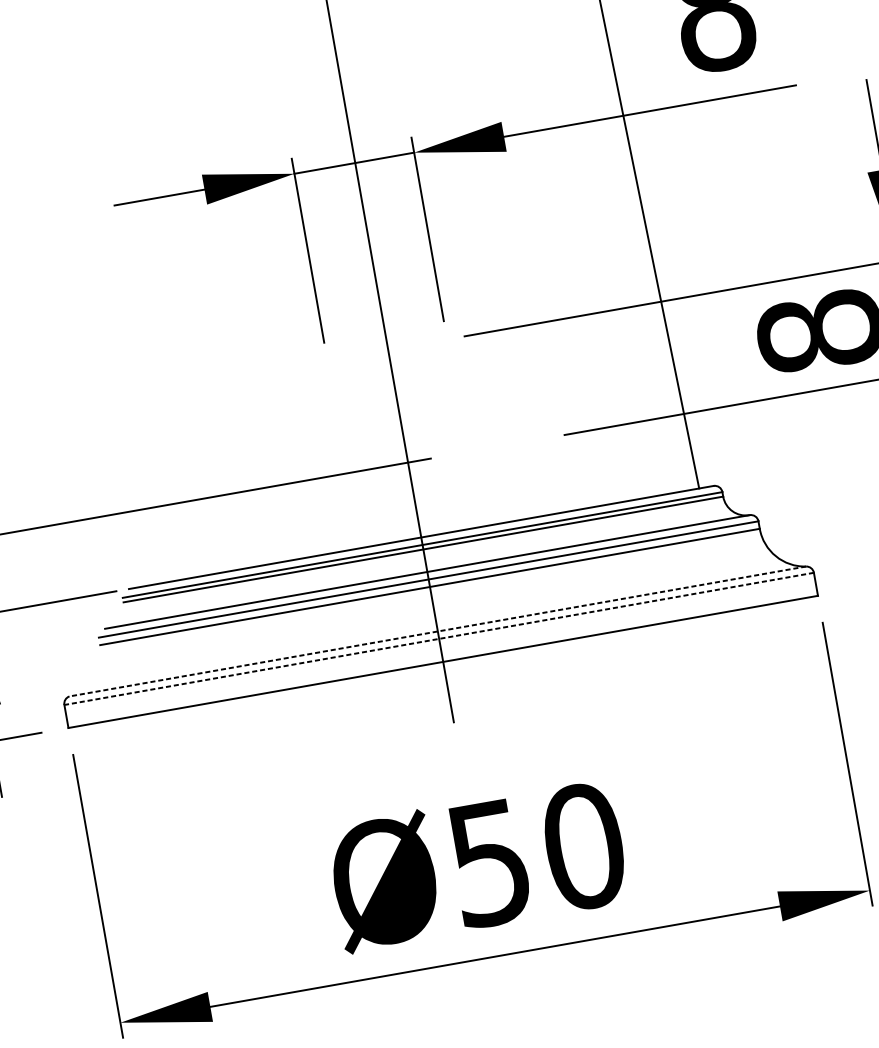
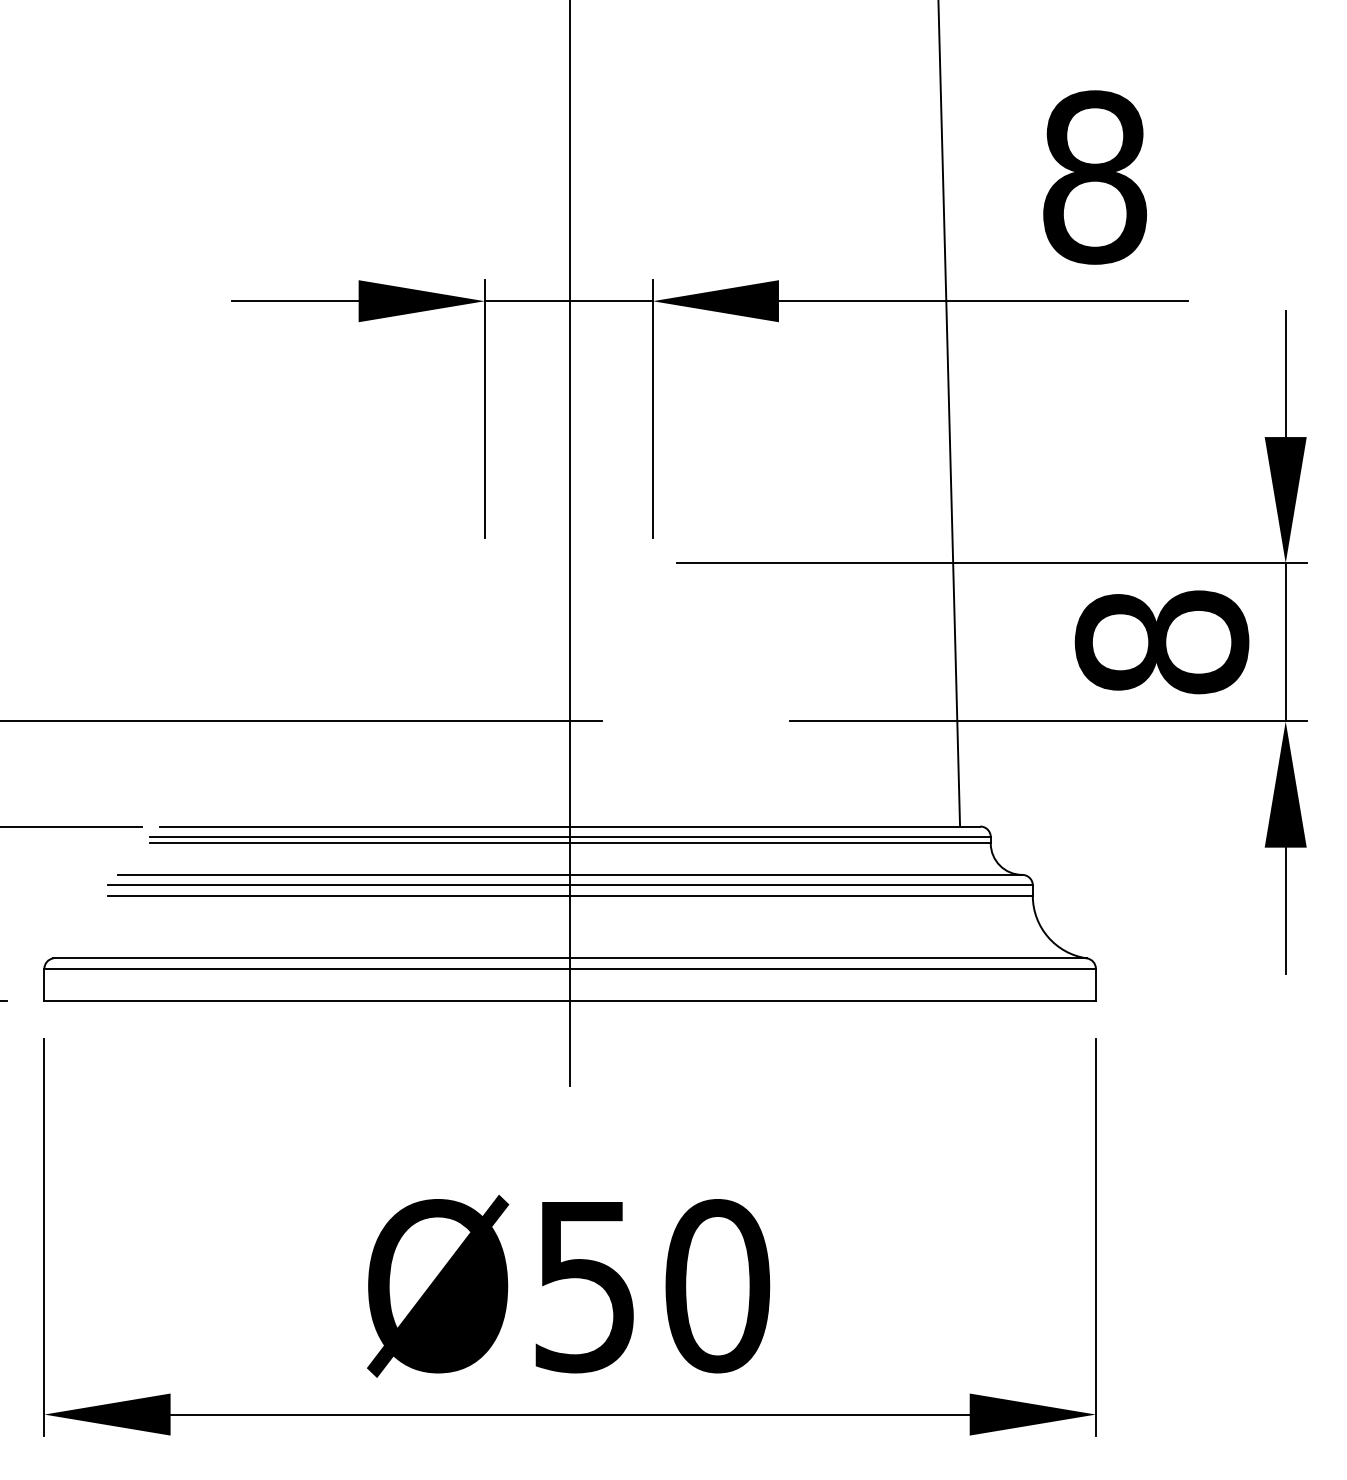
line: (438, 631) -> (570, 958), dashed -> solid
line: (439, 638) -> (570, 968), dashed -> solid

